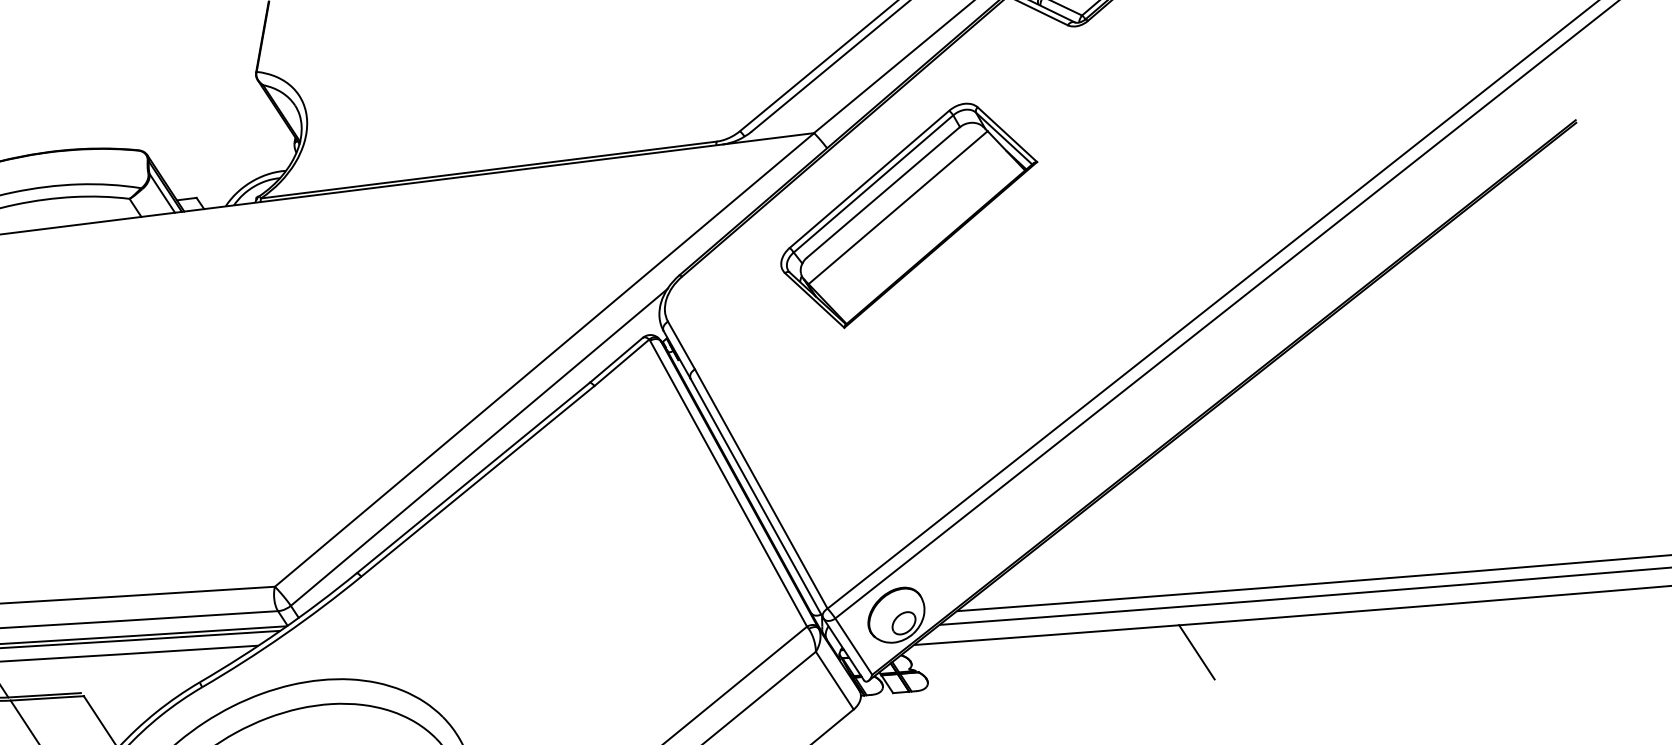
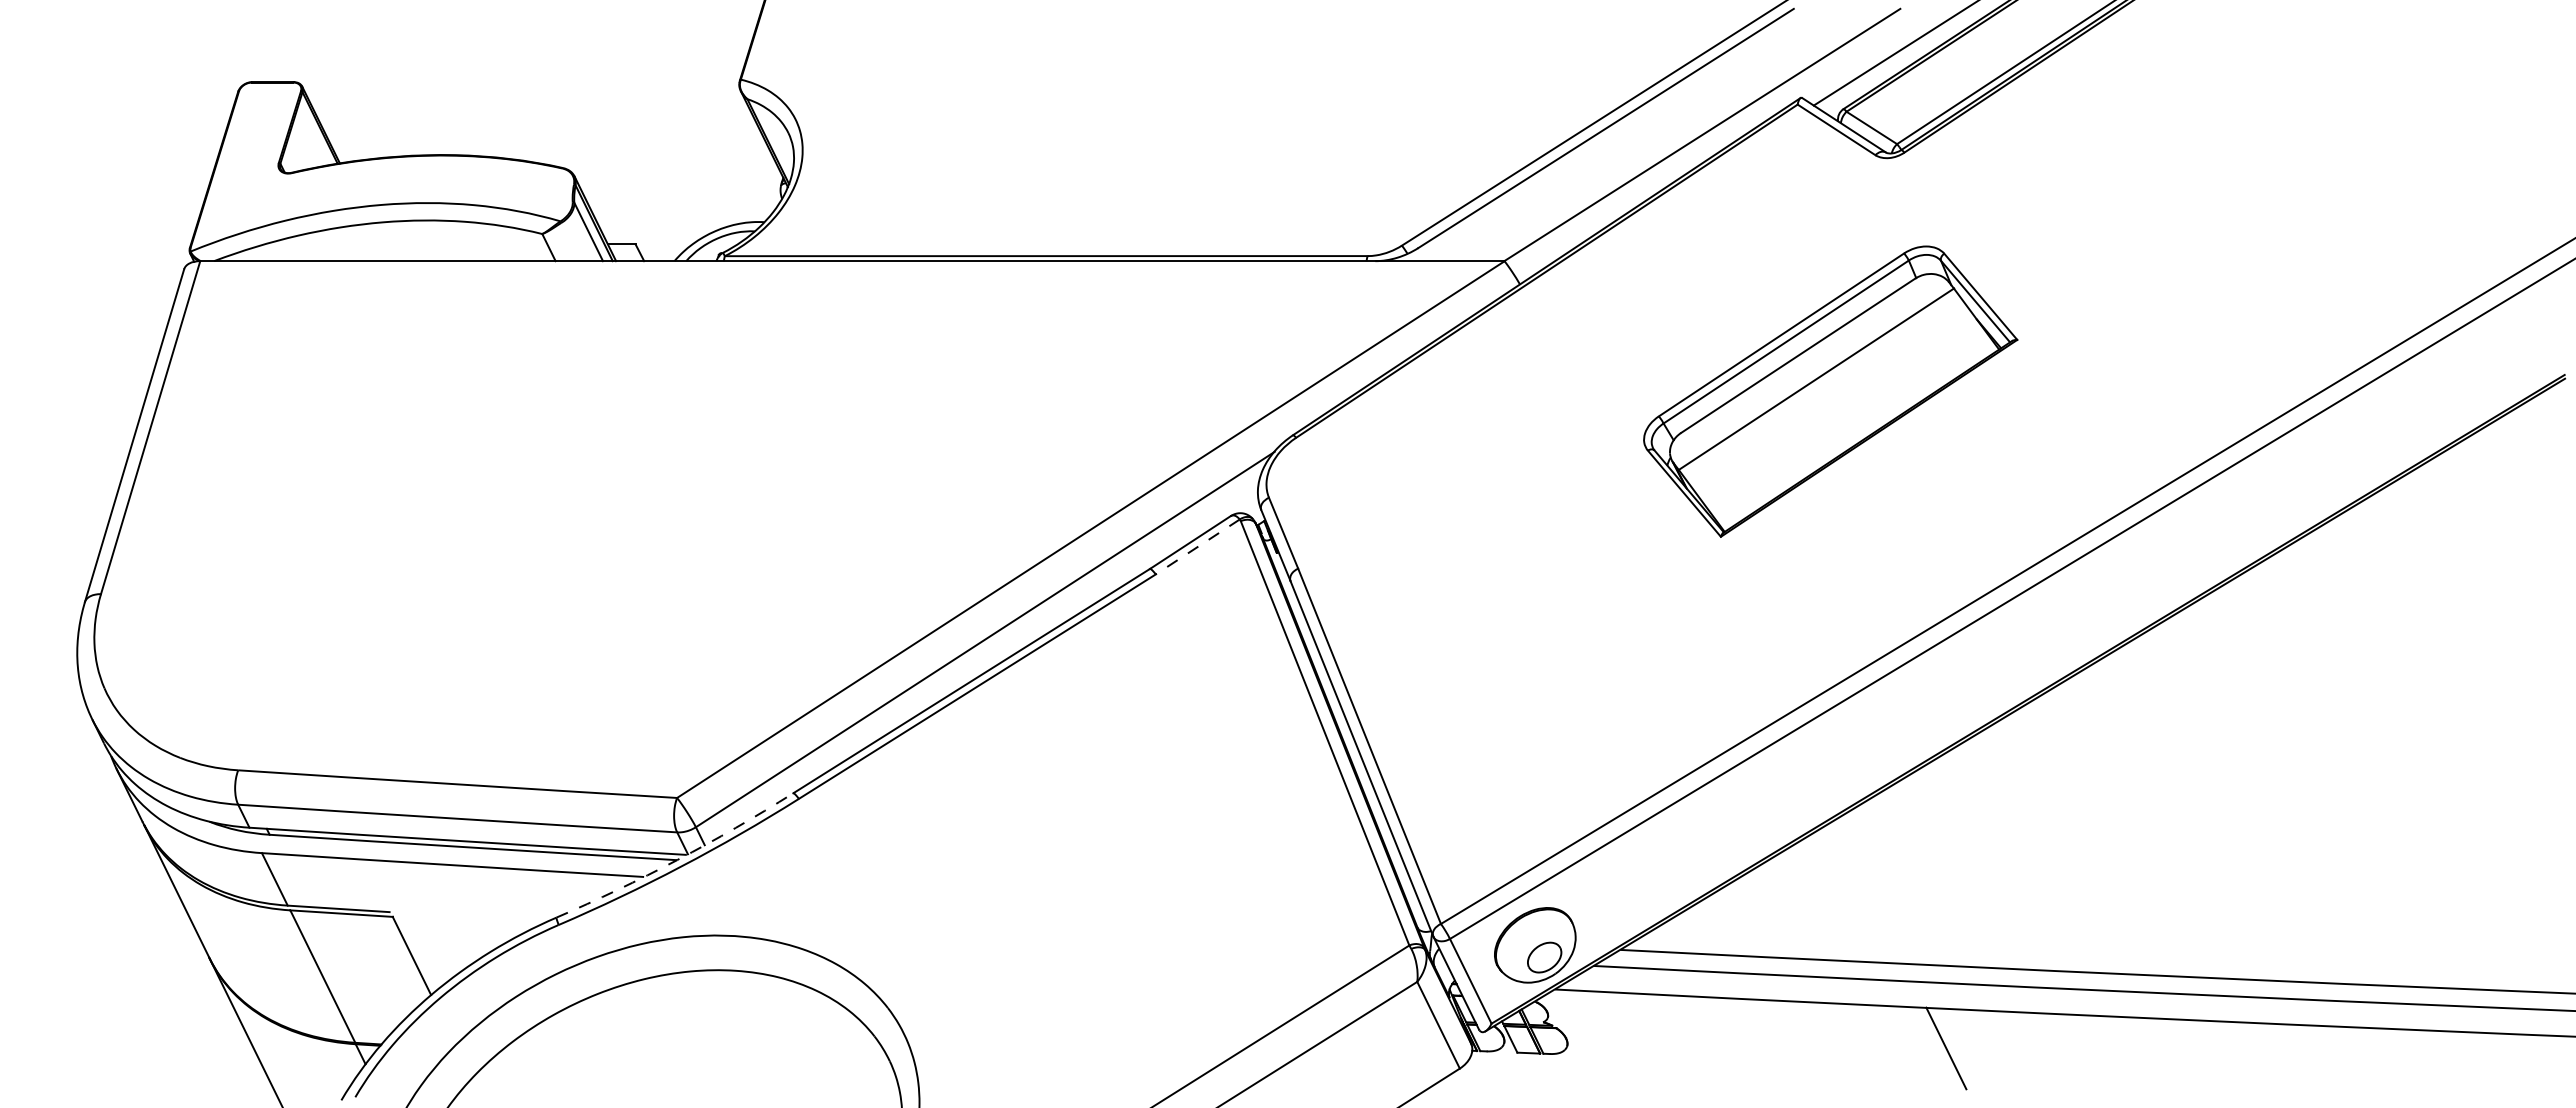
part: (909, 215) -> (1830, 391), moved
line: (621, 363) -> (1197, 547), solid -> dashed
arc: (280, 631) -> (677, 860), solid -> dashed

